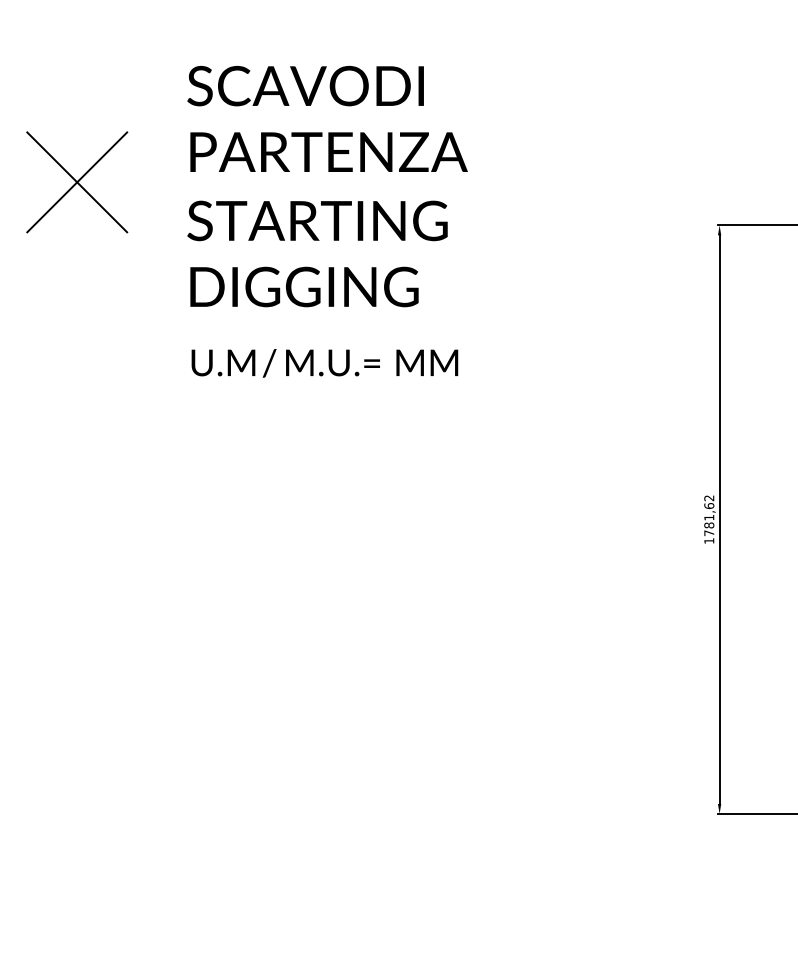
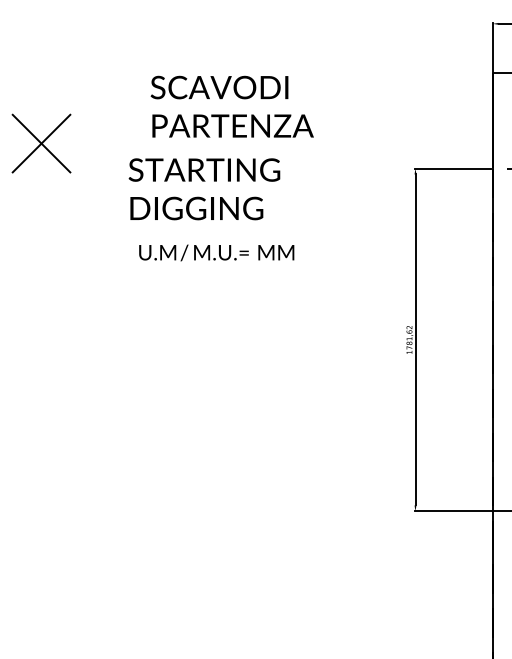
text: (326, 118) -> (231, 106), moved
text: (317, 254) -> (204, 189), moved
text: (324, 362) -> (216, 252), moved

